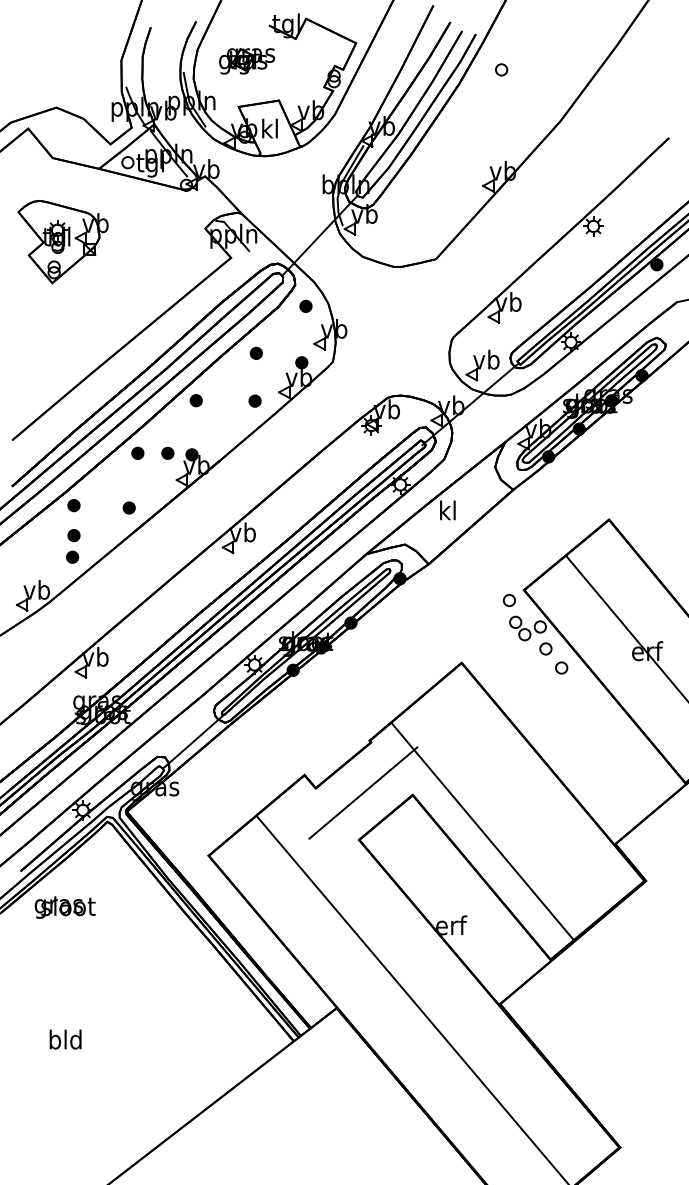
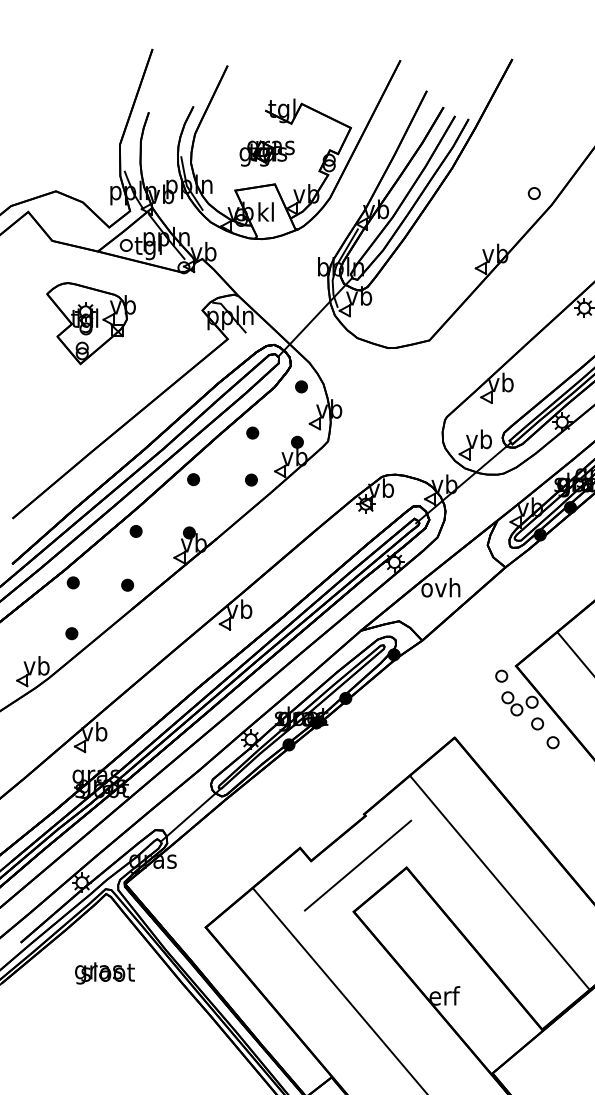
part: (247, 61) -> (267, 153), moved
part: (501, 69) -> (534, 193), moved
part: (62, 242) -> (90, 324), moved
part: (167, 452) -> (165, 530), removed
text: (447, 510) -> (440, 587), kl -> ovh
part: (73, 535) -> (72, 612), removed
line: (482, 830) -> (499, 881), moved
text: (64, 907) -> (104, 973), moved

